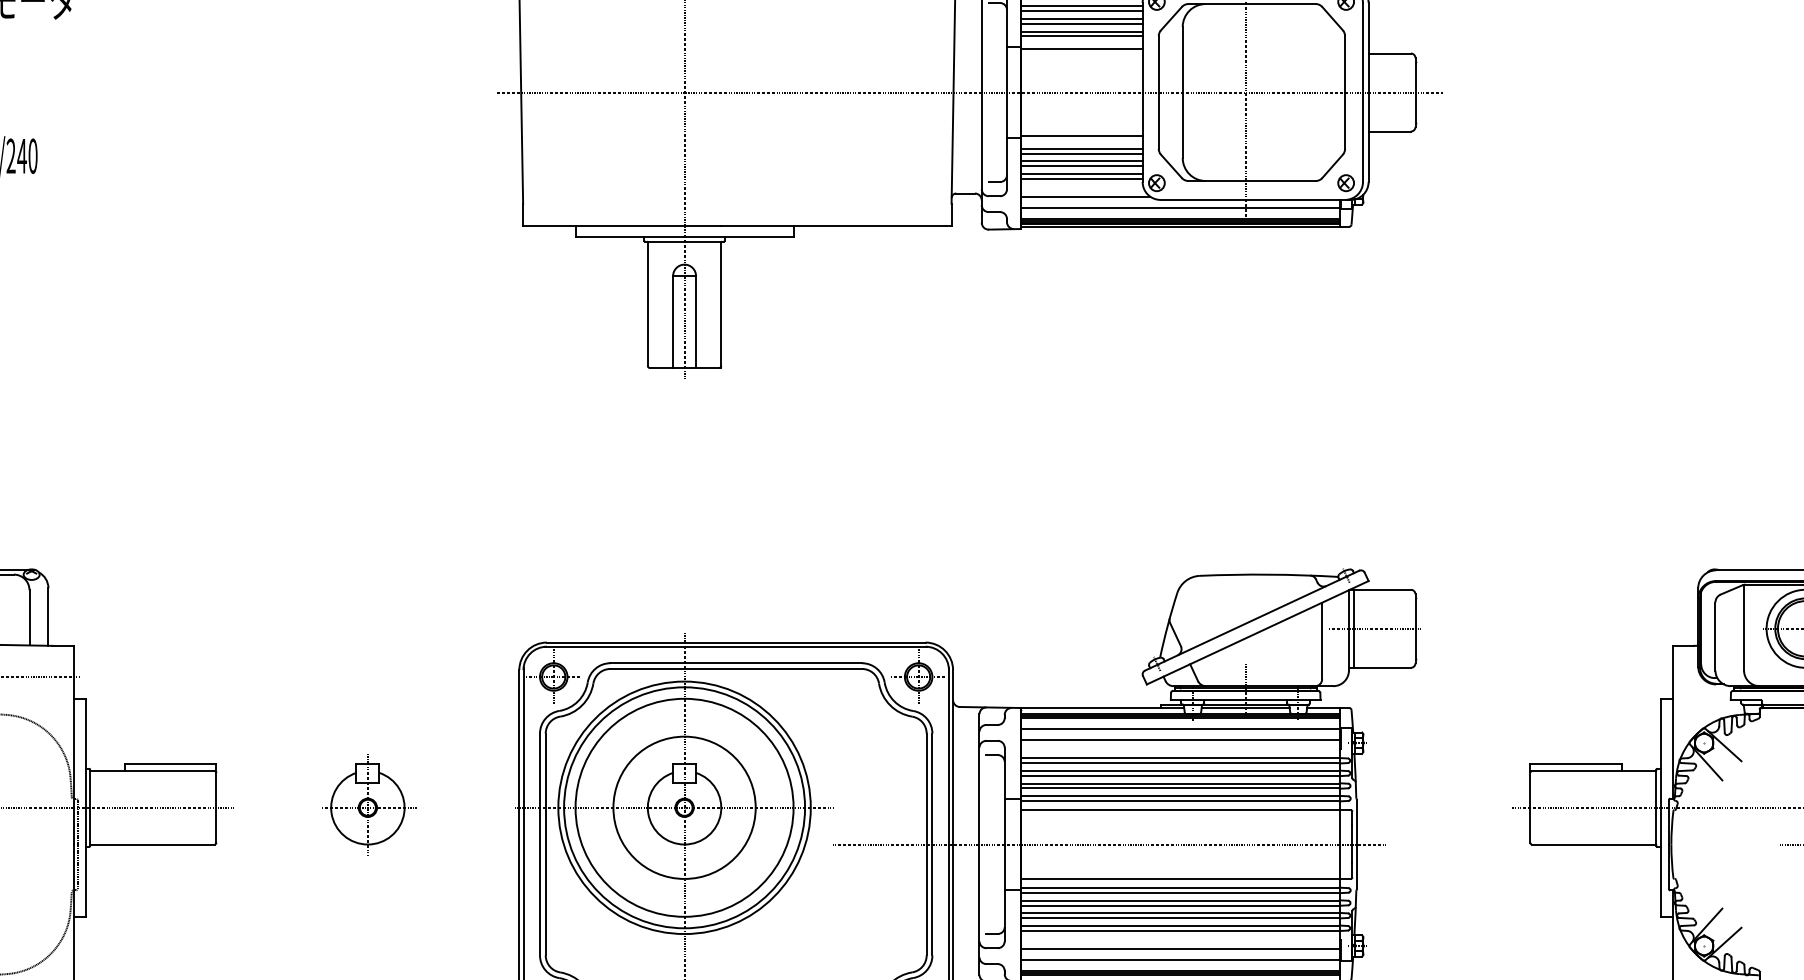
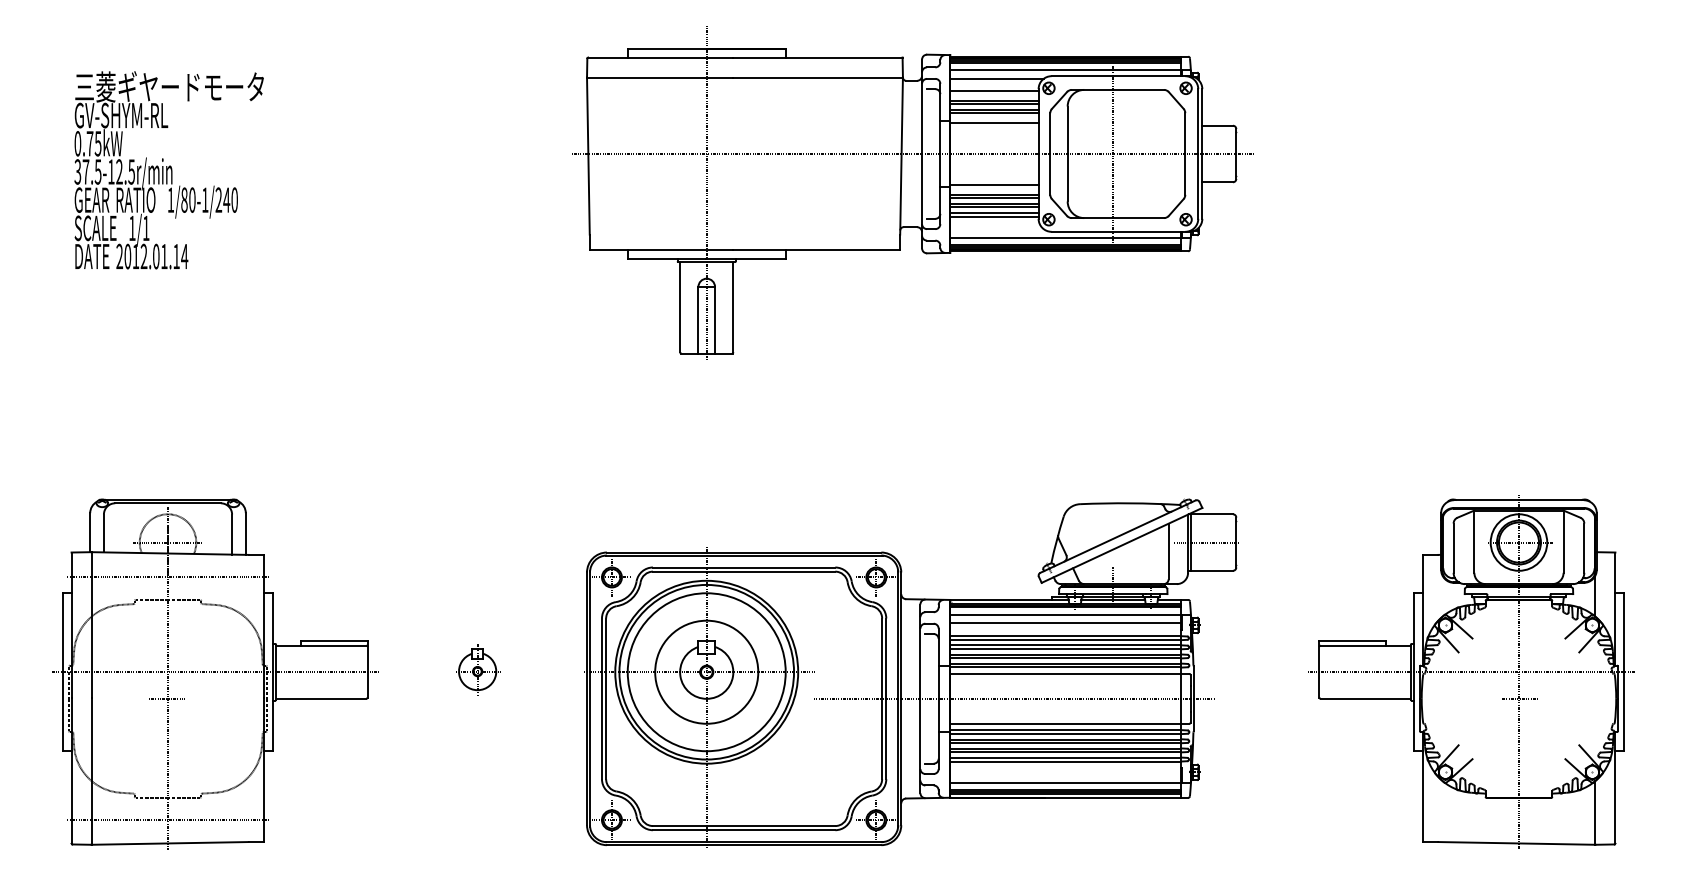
line: (1081, 11) -> (994, 95), removed
line: (1085, 196) -> (997, 229), removed
part: (369, 804) -> (478, 669), size x0.7
line: (1179, 948) -> (1065, 774), removed

